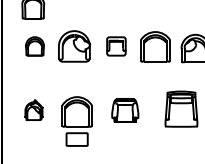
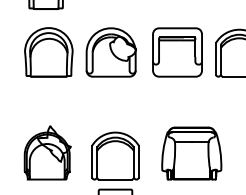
part: (34, 46) -> (48, 52), size x1.67
part: (116, 46) -> (177, 52), size x1.67
part: (33, 109) -> (46, 152), size x1.67
part: (124, 110) -> (190, 153), size x1.43

